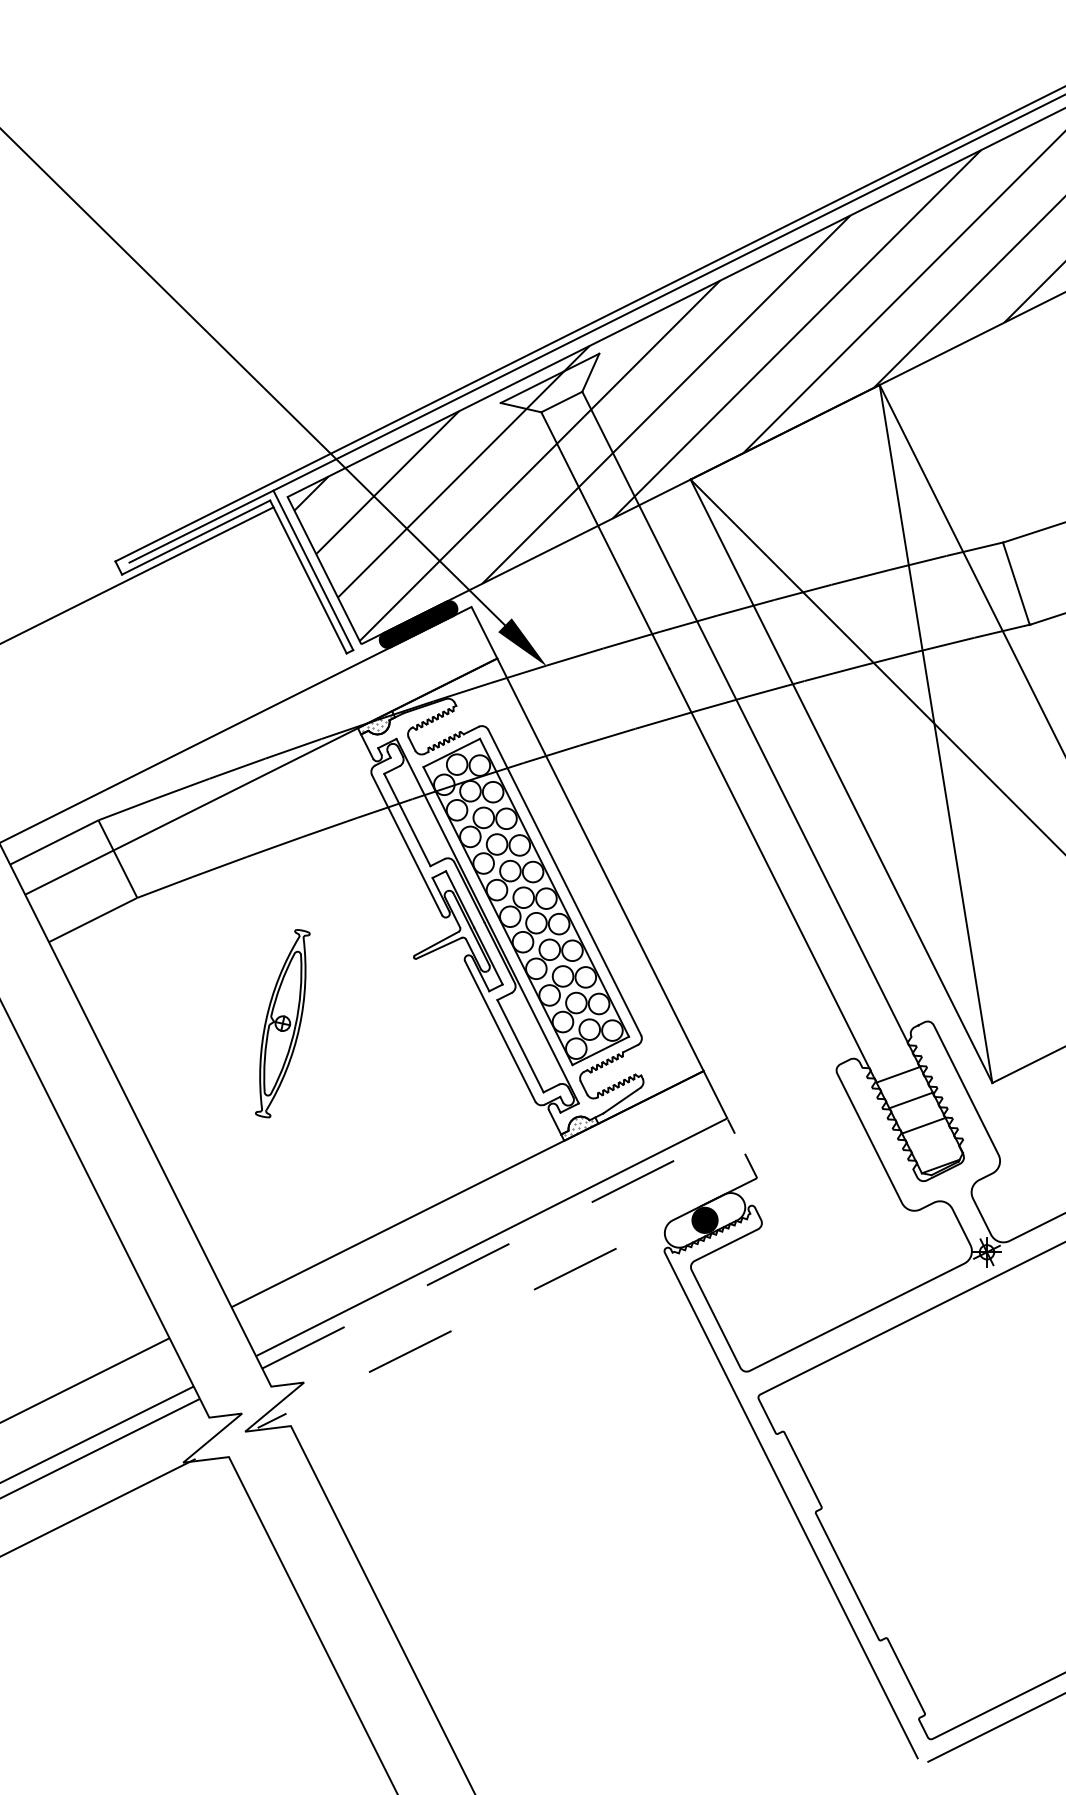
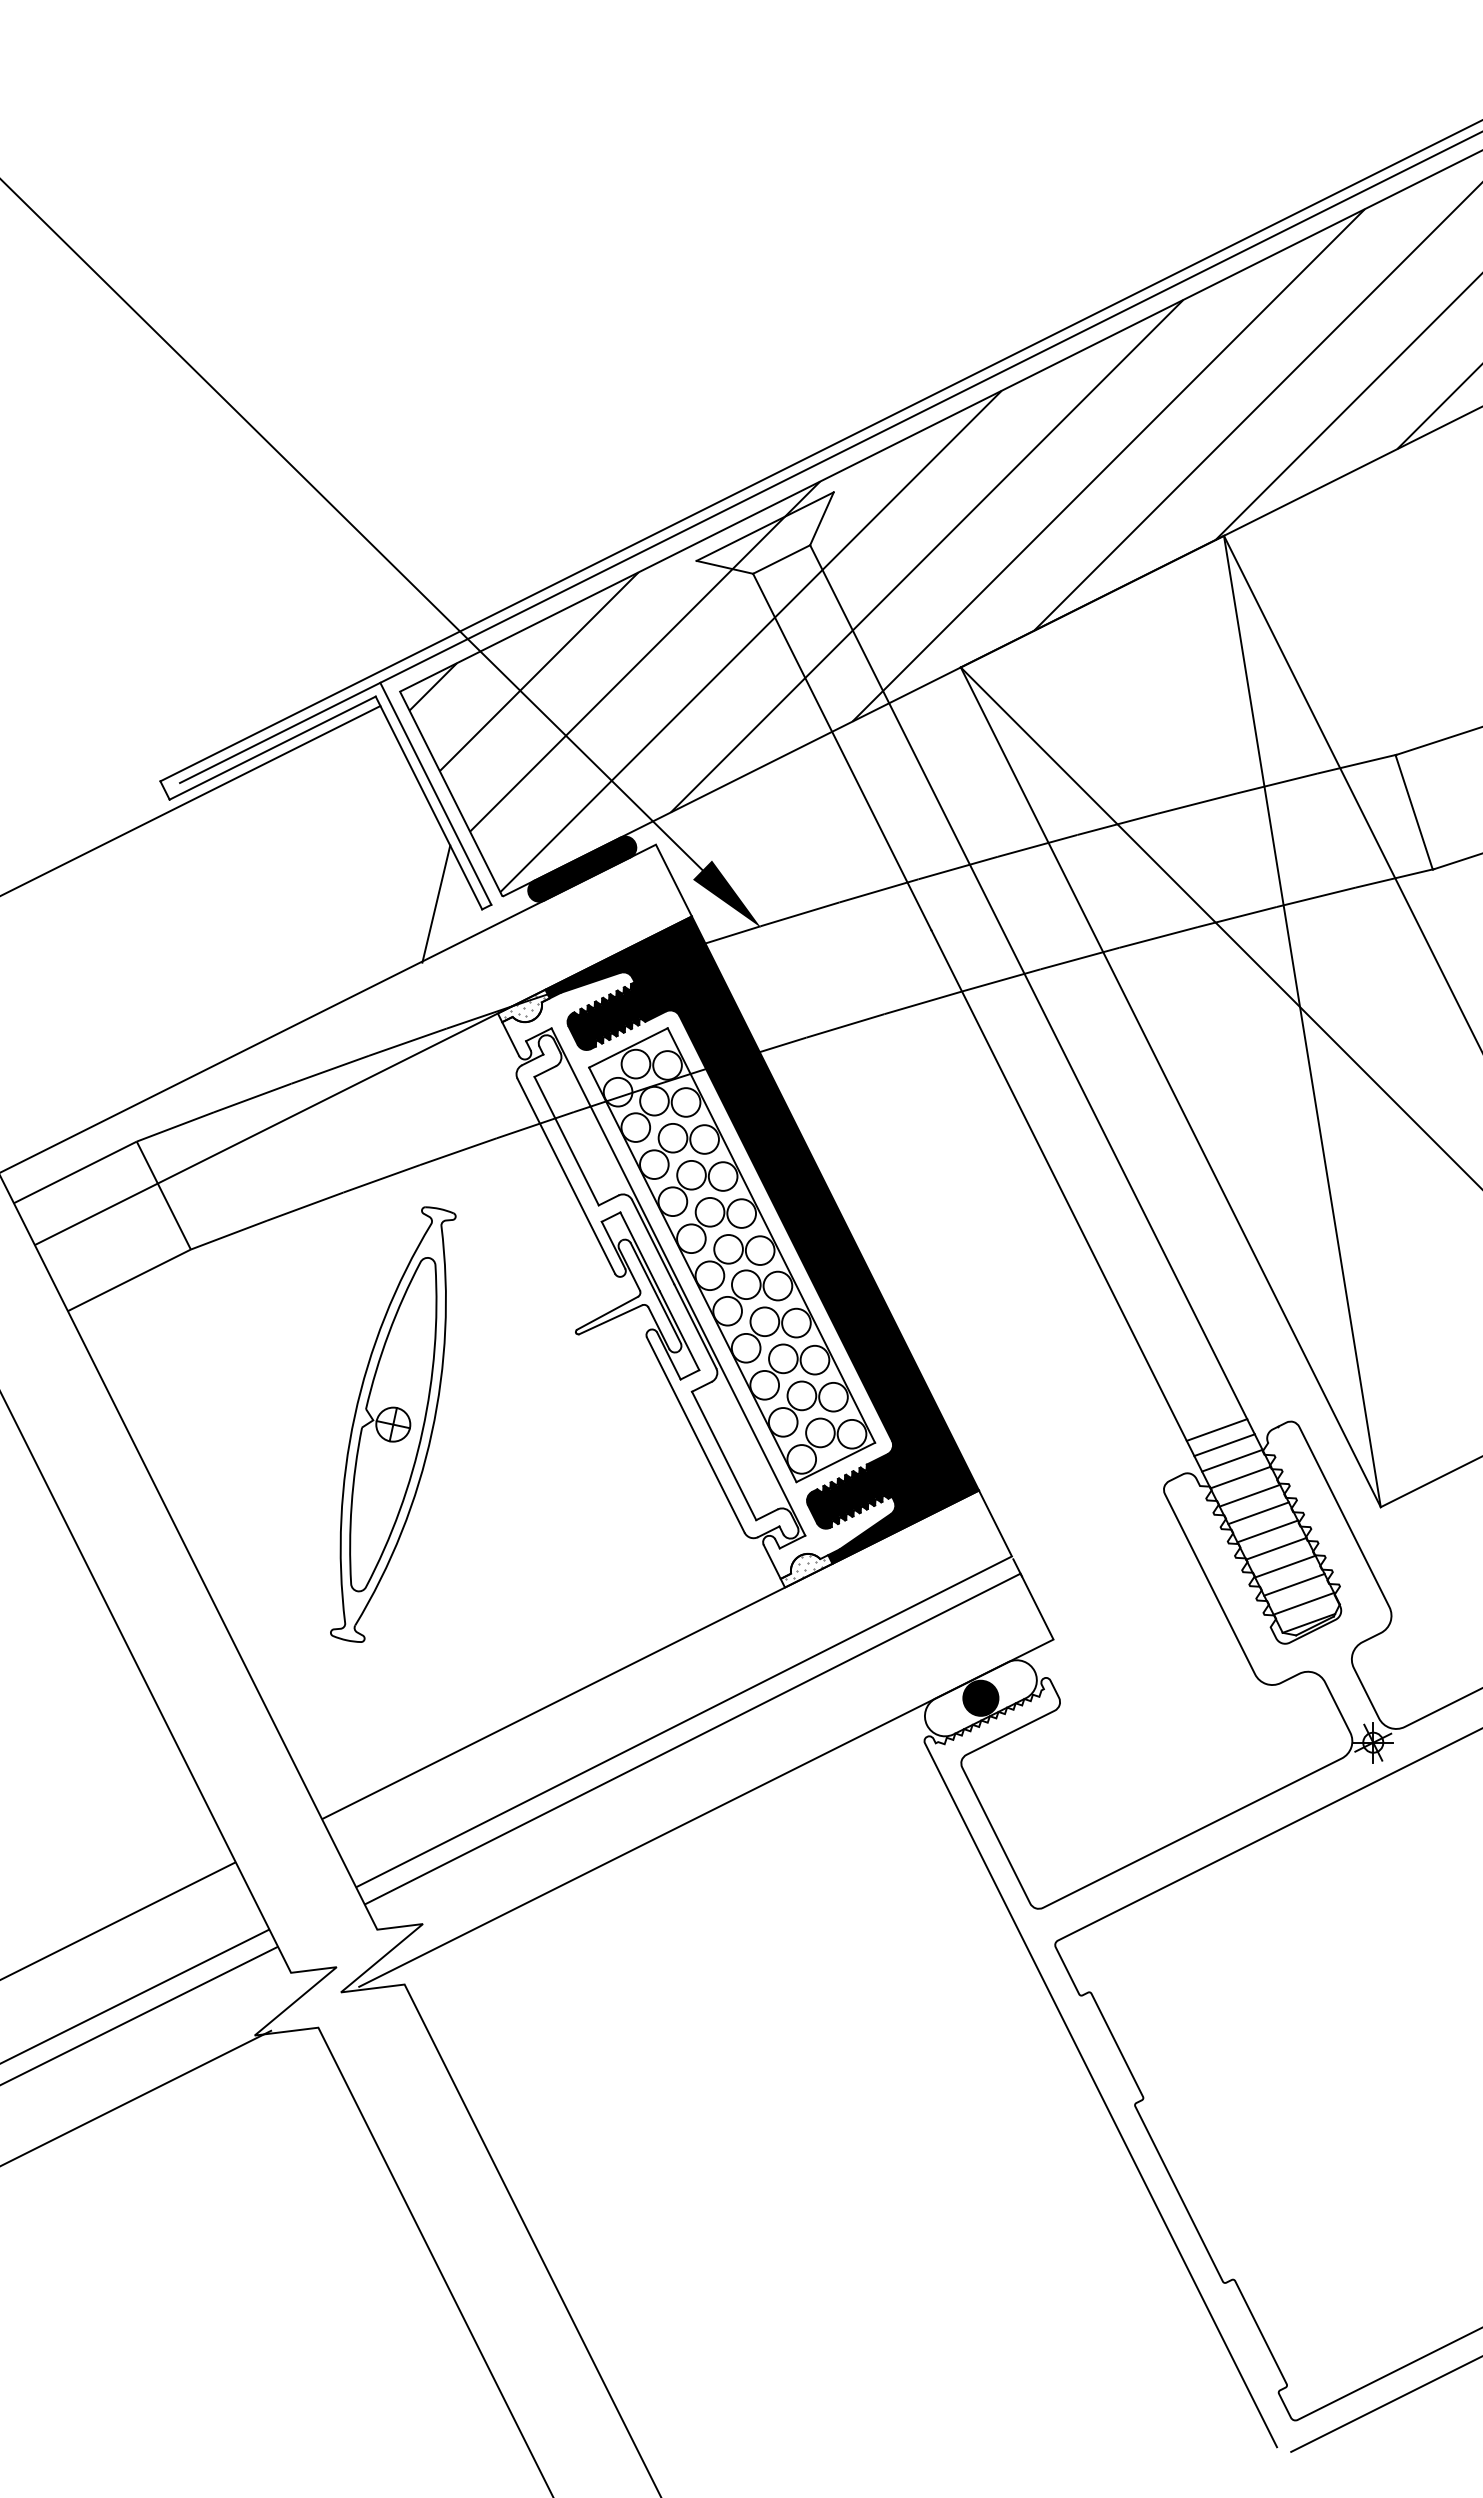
line: (313, 649) -> (436, 903), added
fill: (548, 890) -> (762, 1239), added
part: (282, 1023) -> (393, 1424), size x1.67
line: (874, 1027) -> (1216, 1429), added
line: (880, 1038) -> (1224, 1445), added
line: (885, 1049) -> (1232, 1460), added
line: (891, 1061) -> (1240, 1477), added
line: (904, 1087) -> (1258, 1513), added
line: (917, 1112) -> (1276, 1548), added
line: (930, 1138) -> (1294, 1584), added
line: (936, 1152) -> (1303, 1603), added
line: (752, 1168) -> (1046, 1626), dashed -> solid

